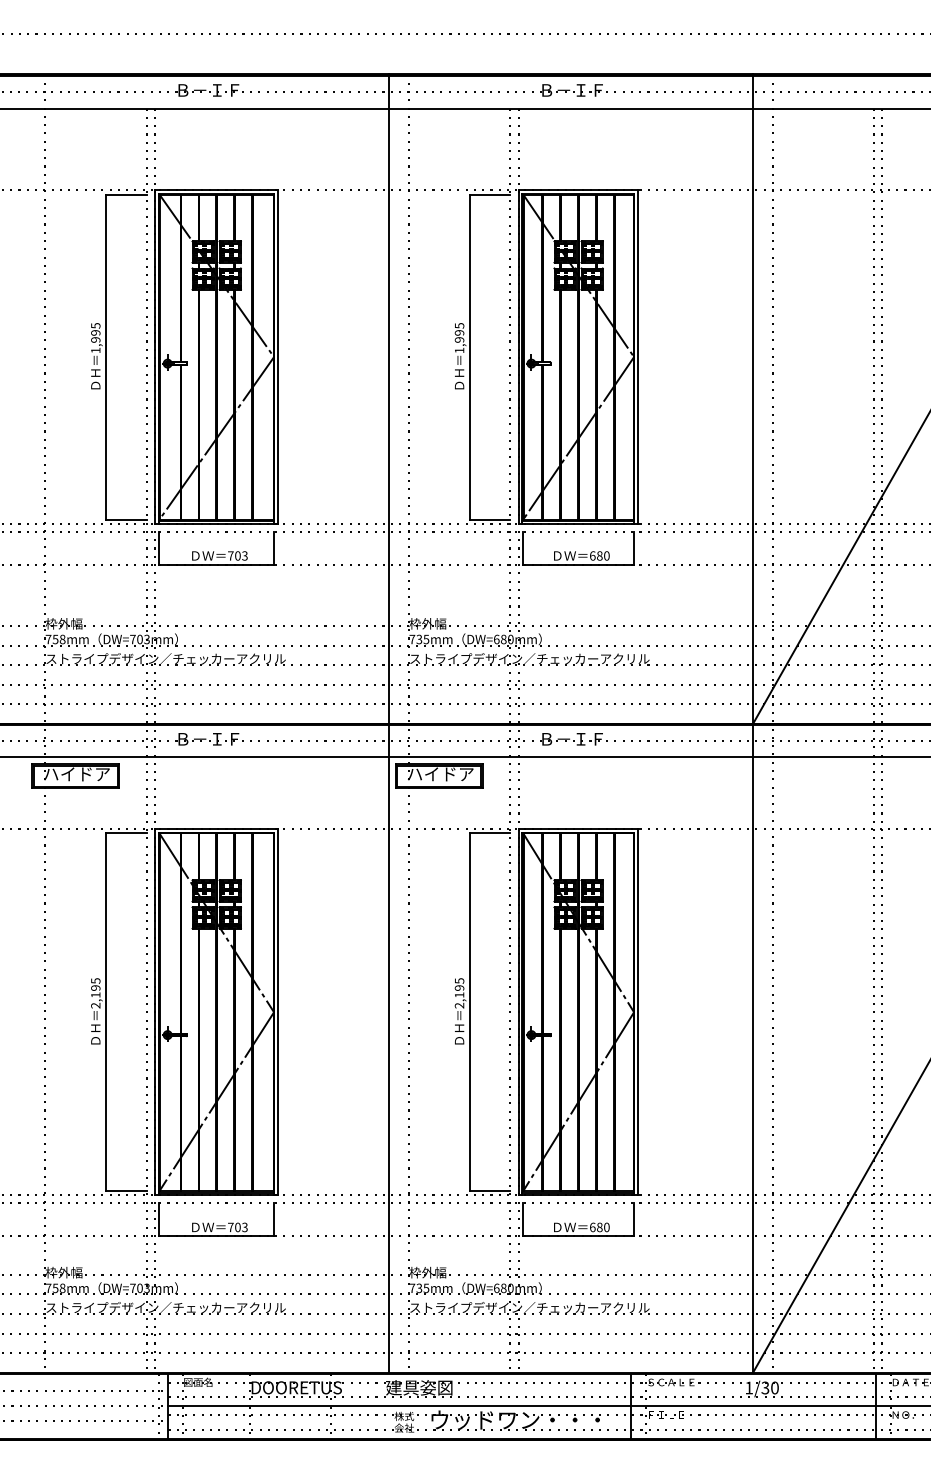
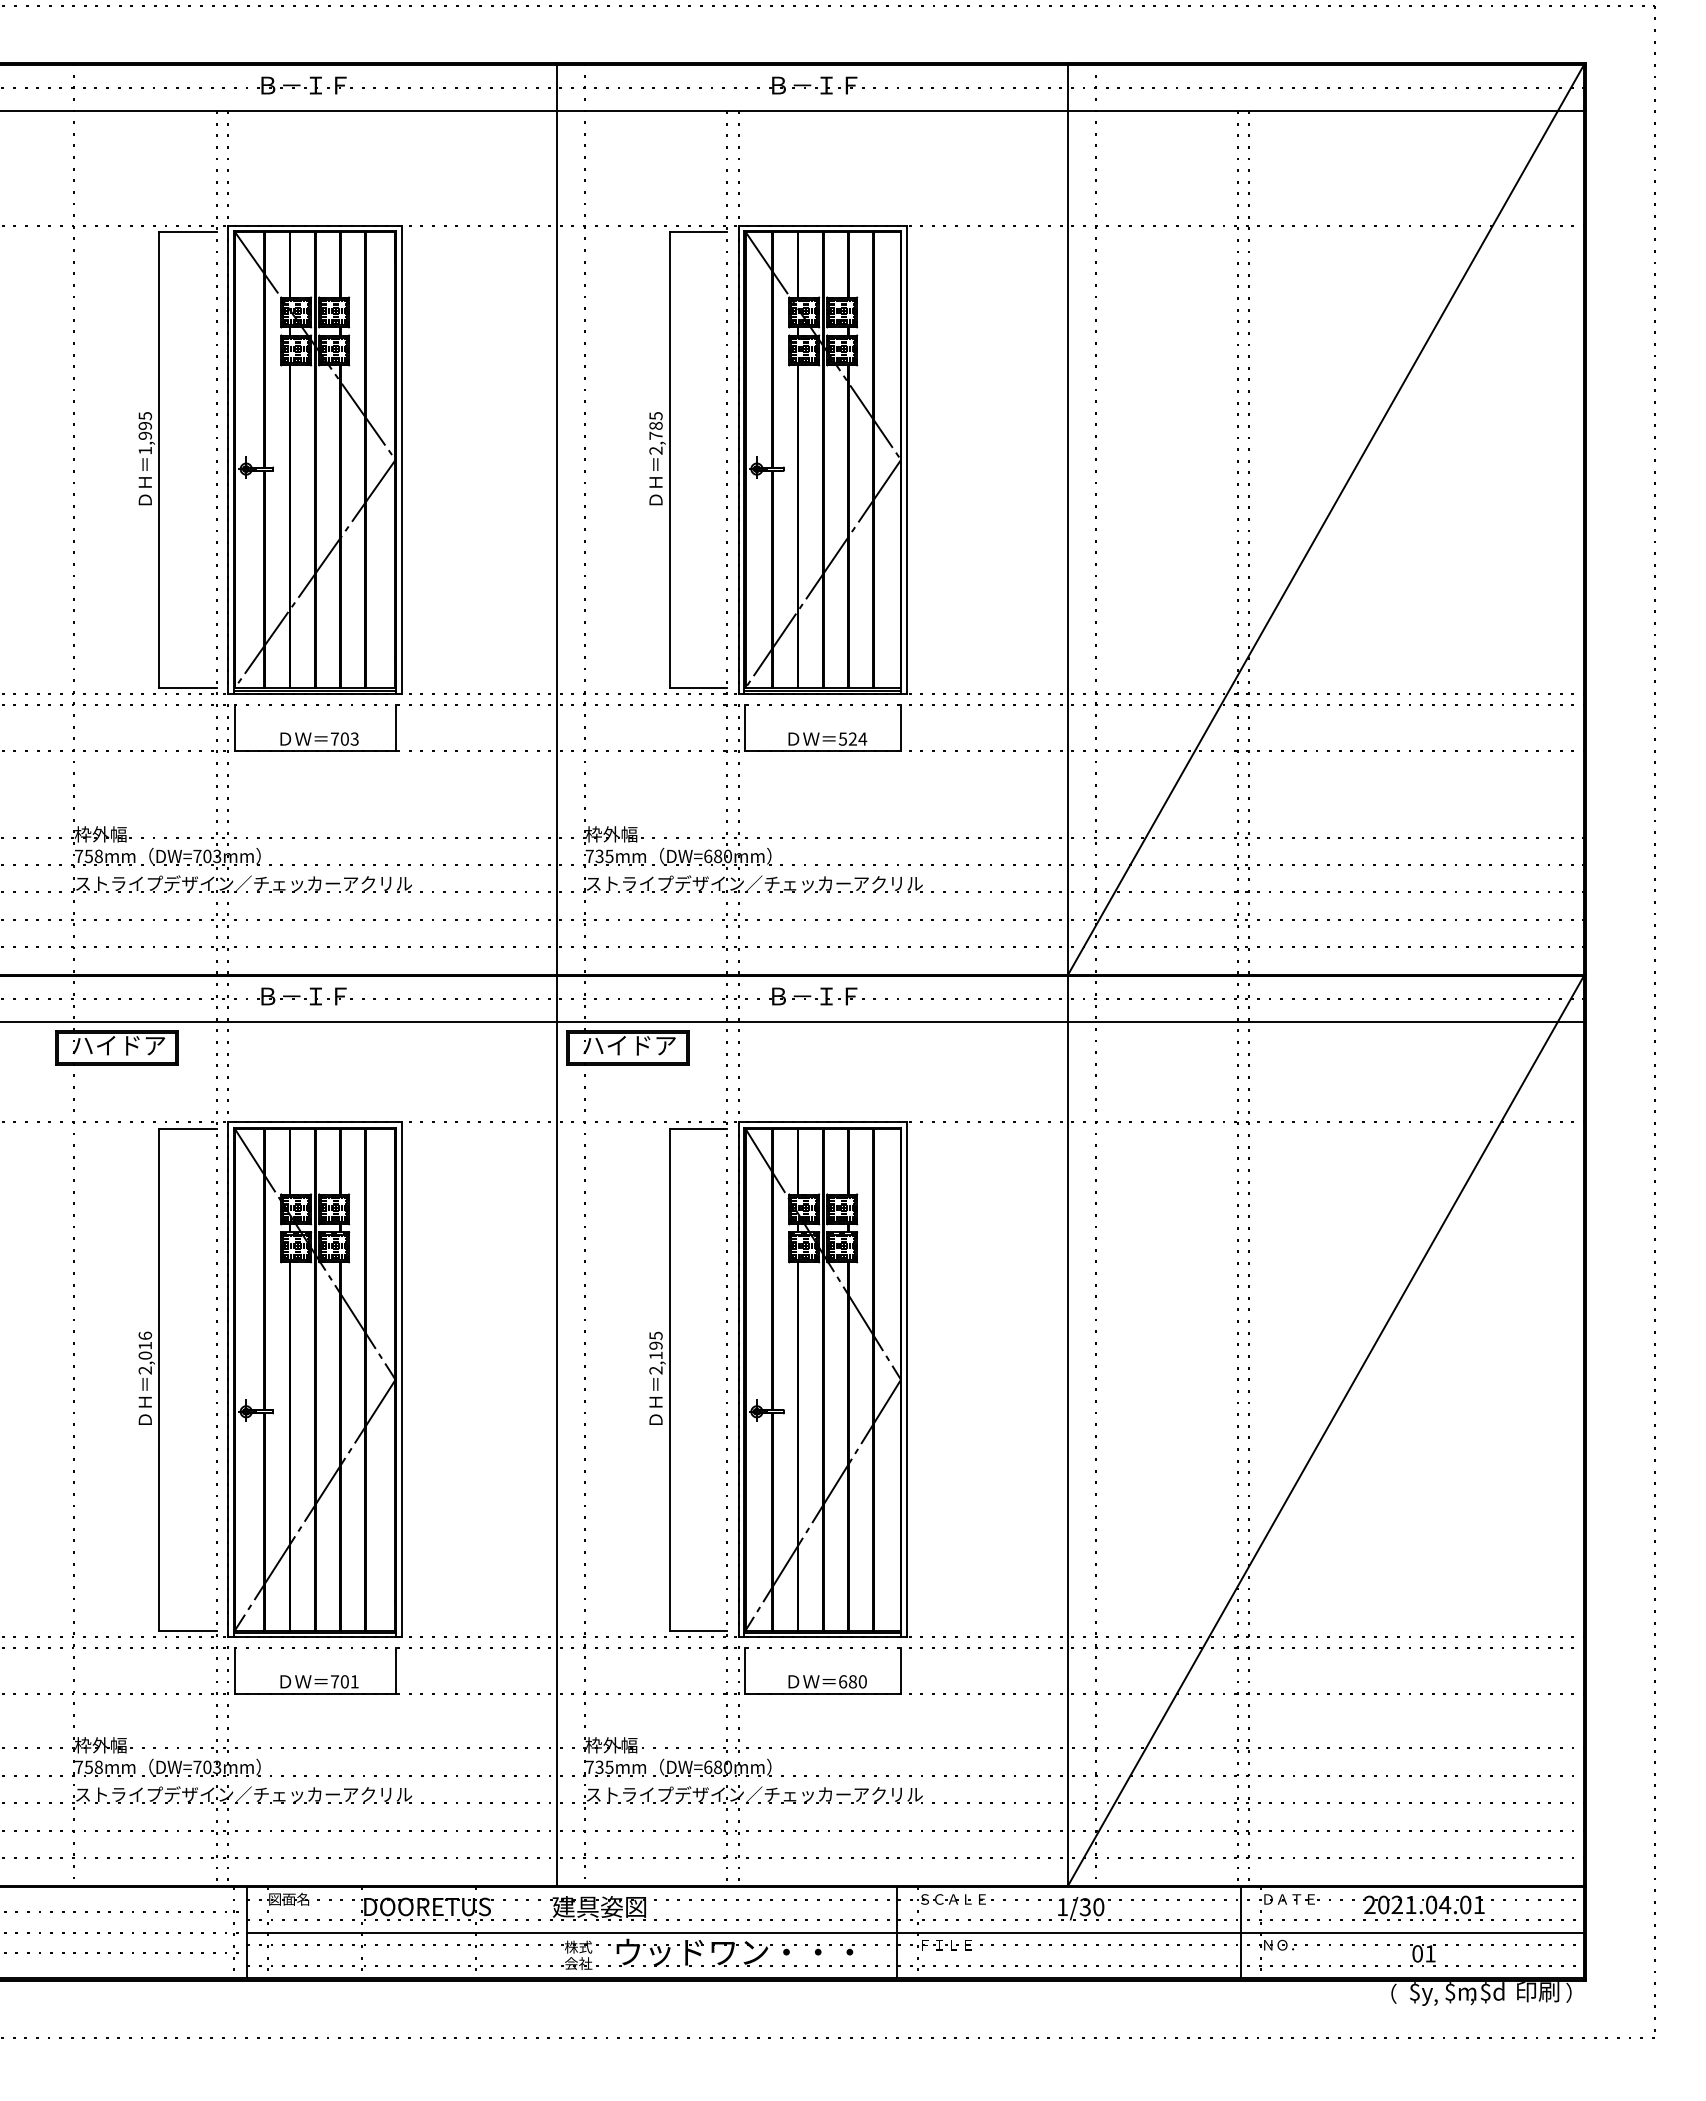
text: (459, 341) -> (655, 437), 1,995 -> 2,785
text: (599, 555) -> (852, 738), 680 -> 524
text: (95, 987) -> (145, 1345), 2,195 -> 2,016
text: (244, 1227) -> (354, 1681), 703 -> 701

